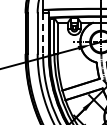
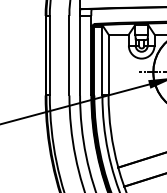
line: (43, 34) -> (80, 57), dashed -> solid

